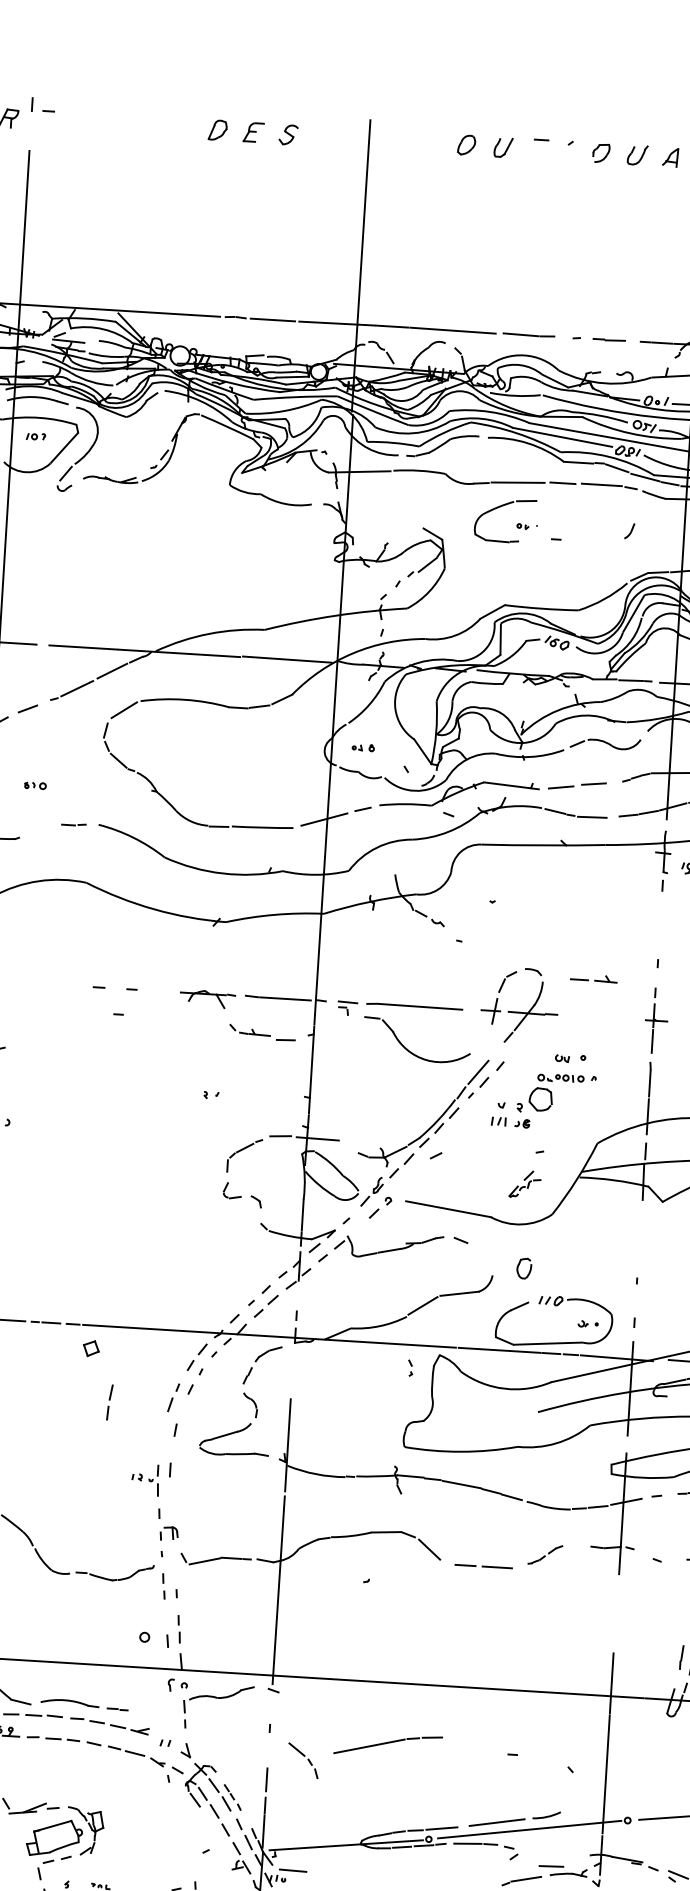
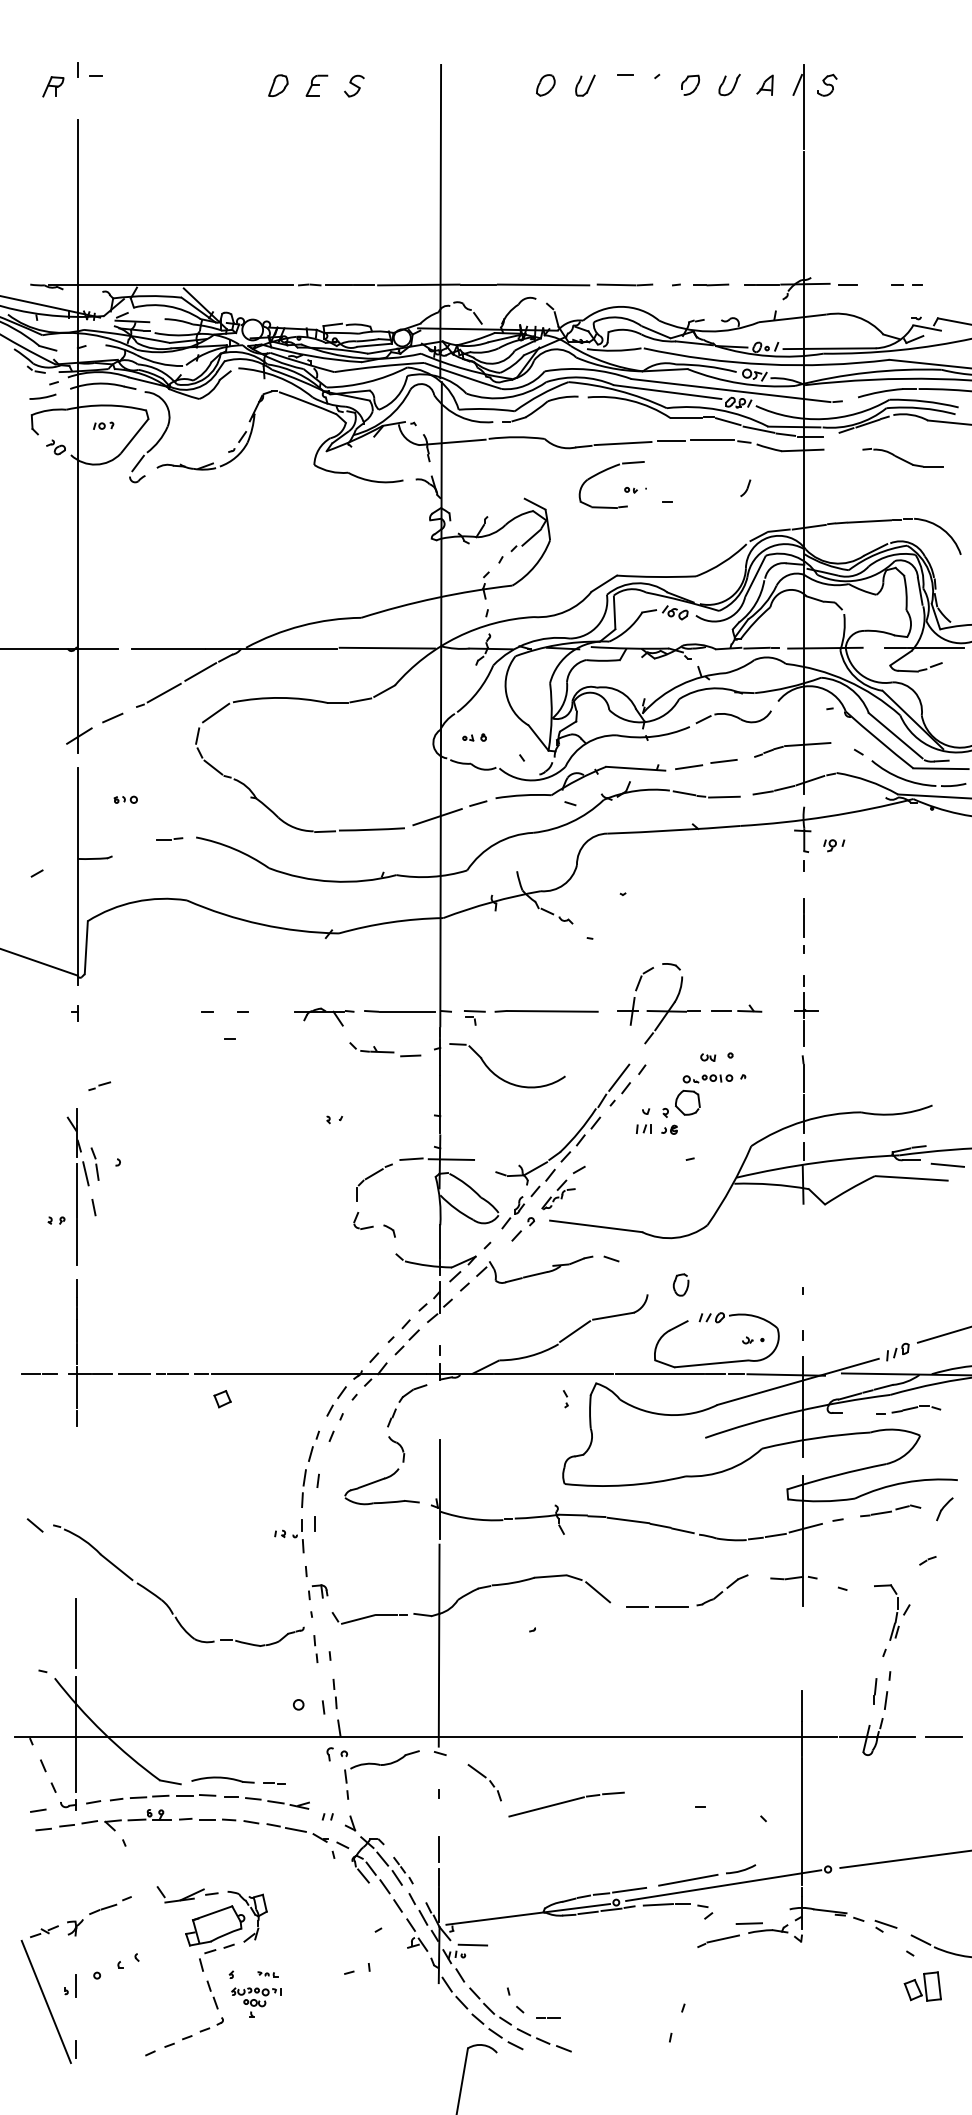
line: (659, 933) -> (803, 917), added
part: (593, 978) -> (736, 1008), moved
part: (409, 1050) -> (499, 1076), moved
part: (525, 1184) -> (558, 1194), moved
part: (109, 1402) -> (303, 1488), moved
part: (545, 1555) -> (722, 1590), size x1.43
part: (303, 1760) -> (484, 1782), moved

